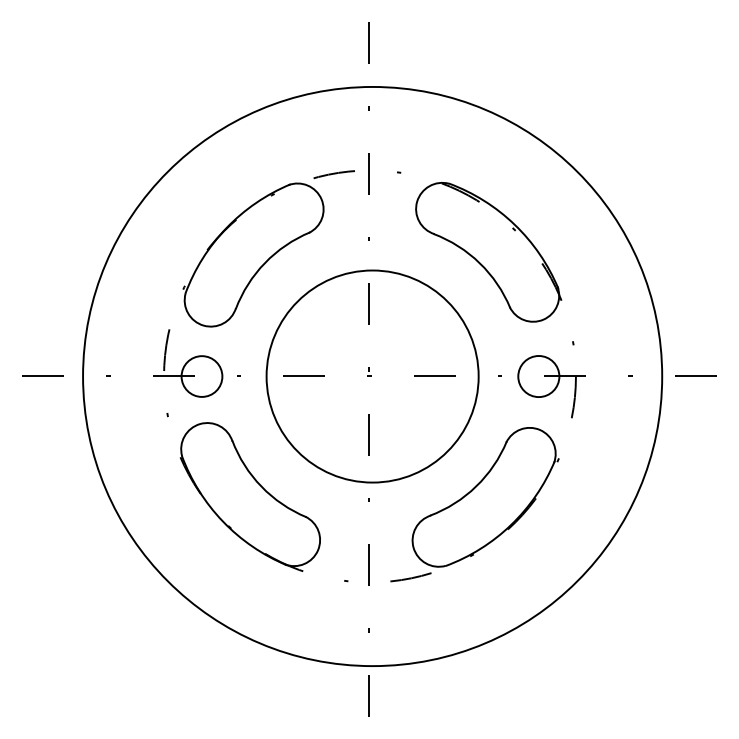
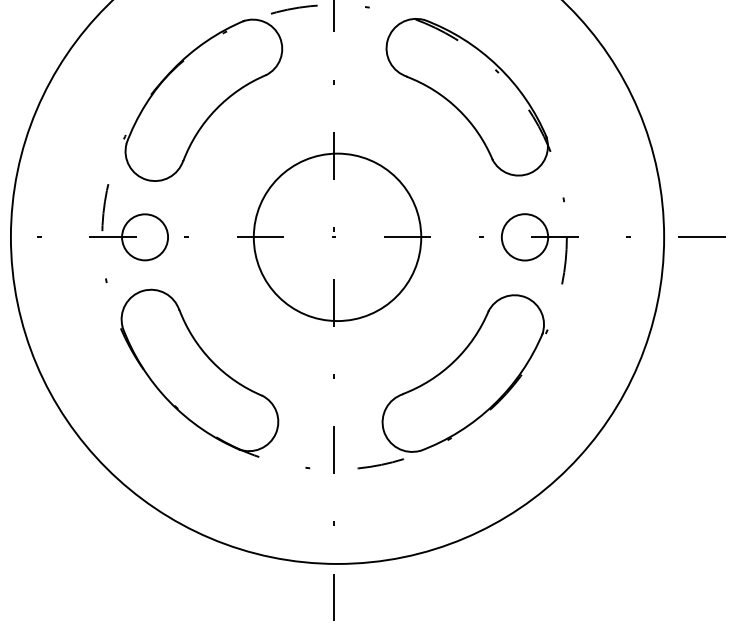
circle: (372, 376) -> (337, 237), size x0.7

